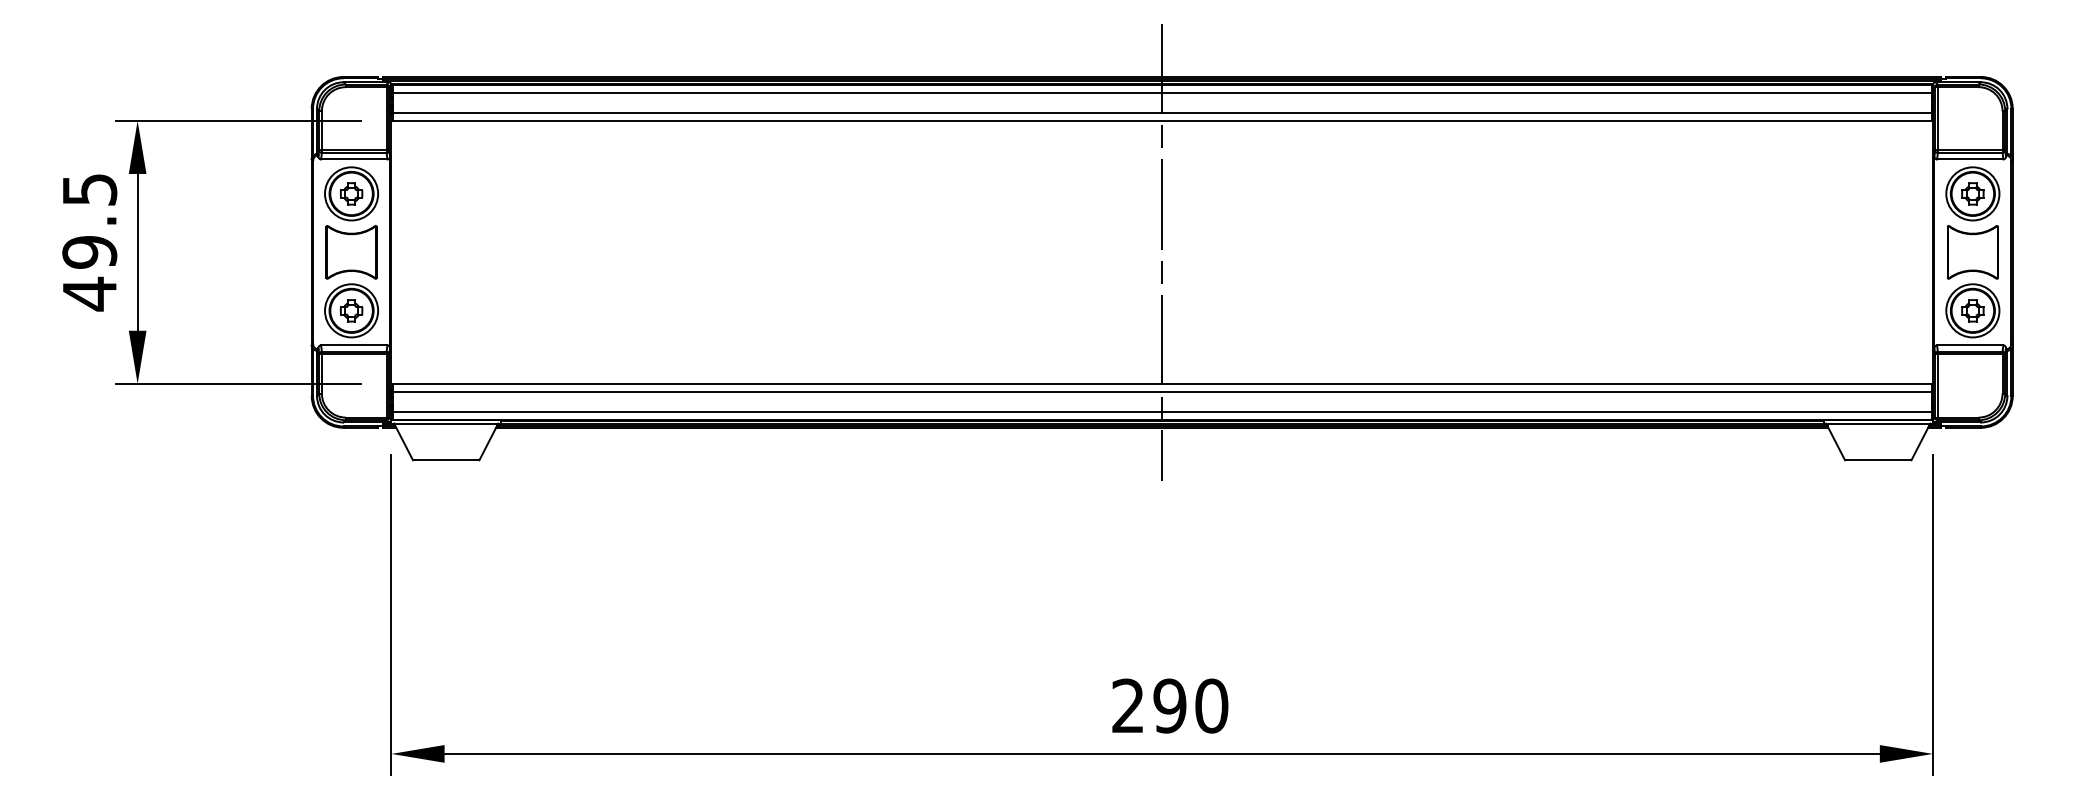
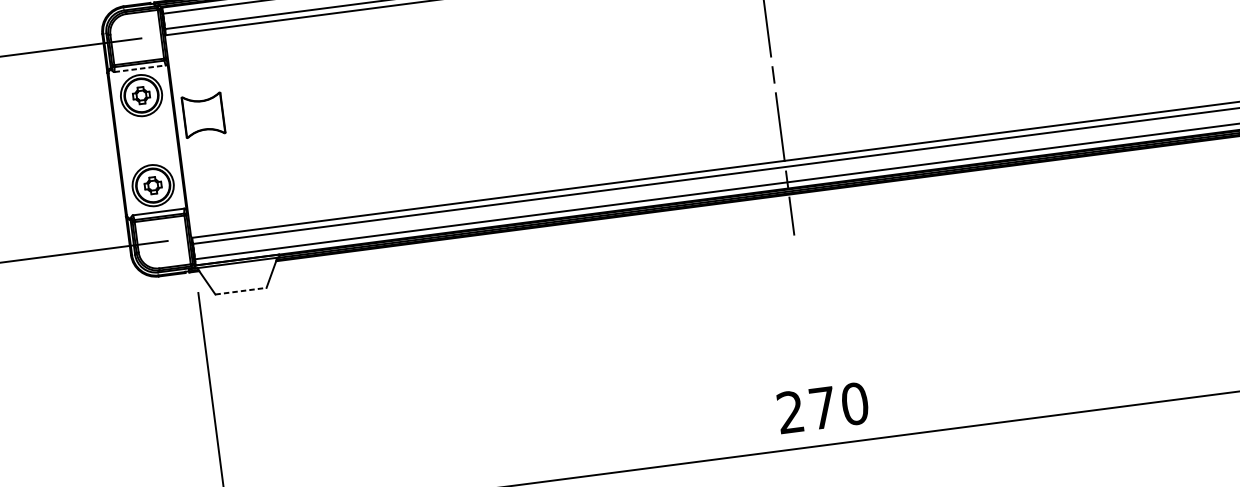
line: (354, 159) -> (140, 68), solid -> dashed
part: (351, 252) -> (203, 115), moved
line: (446, 460) -> (241, 291), solid -> dashed
text: (1169, 705) -> (822, 407), 290 -> 270

